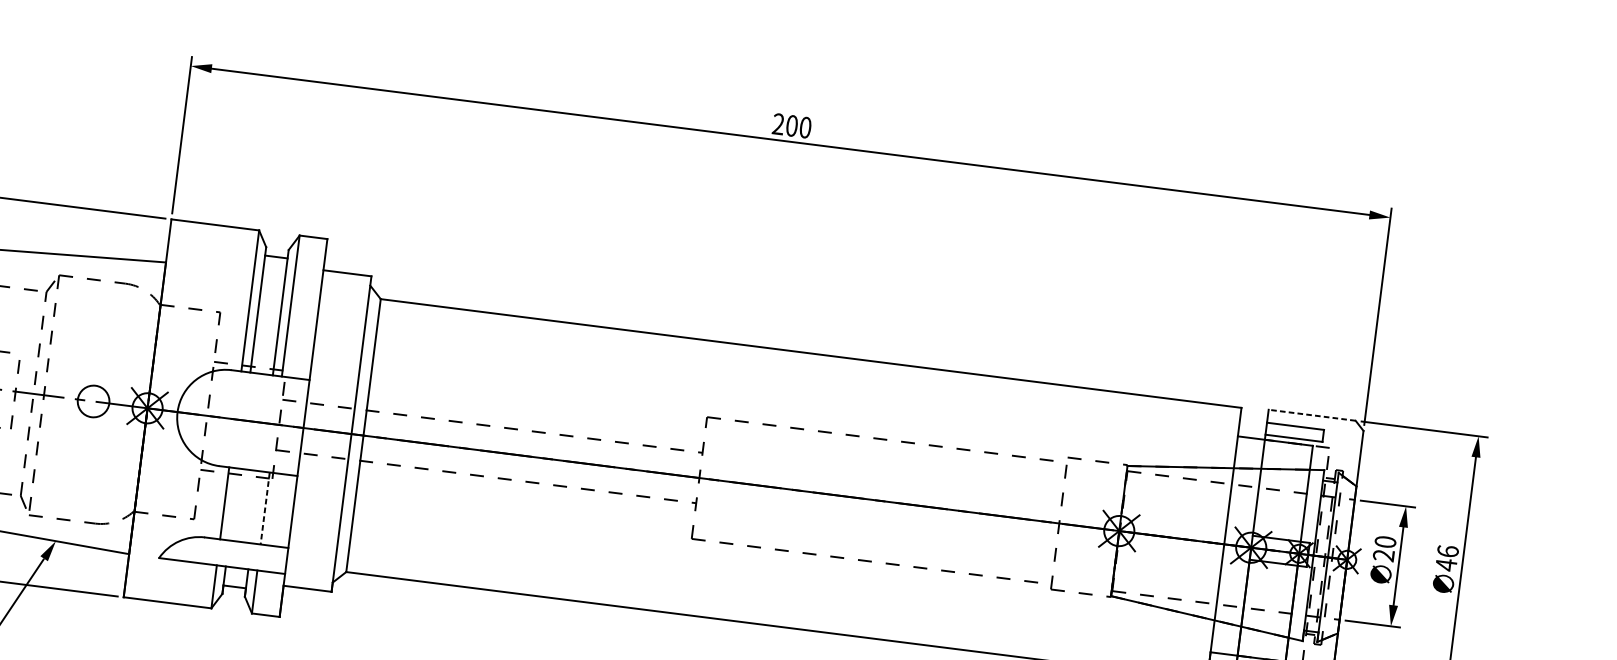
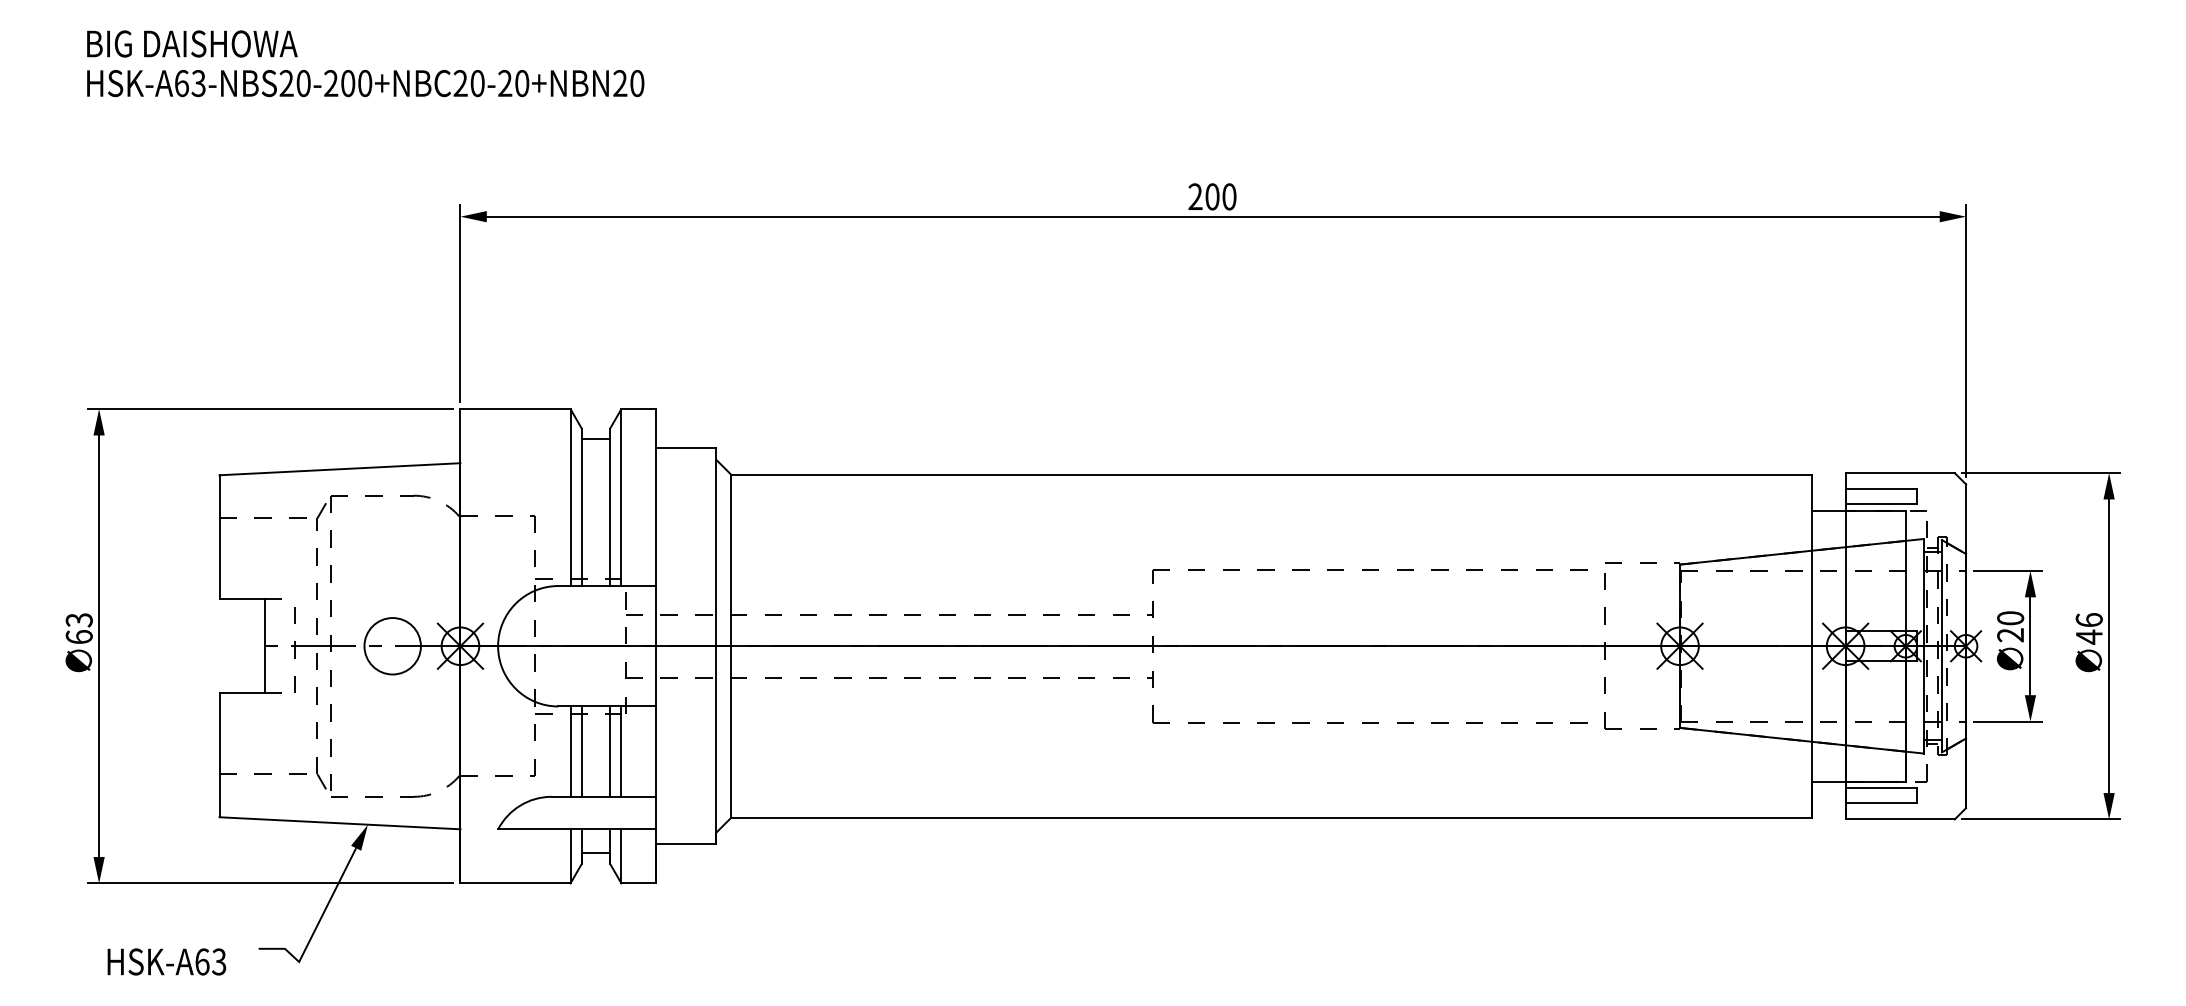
circle: (93, 401) -> (392, 646), size x1.43
line: (1312, 415) -> (1900, 473), dashed -> solid
line: (233, 504) -> (581, 751), added
line: (256, 507) -> (610, 751), added
line: (265, 509) -> (621, 752), dashed -> solid

